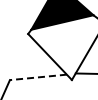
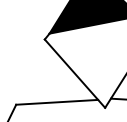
line: (38, 77) -> (57, 102), dashed -> solid

